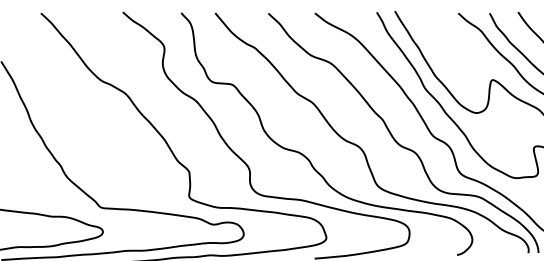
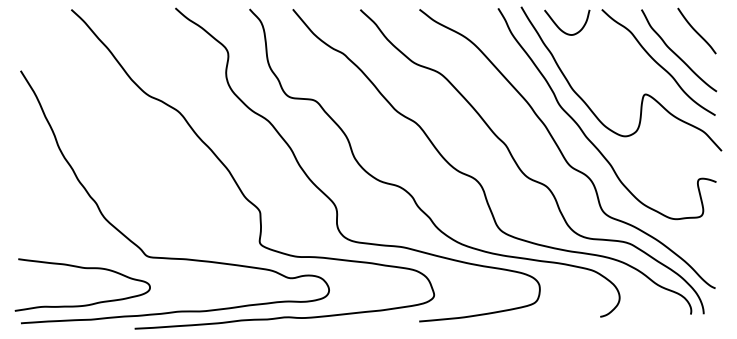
curve: (428, 29) -> (563, 30), added

